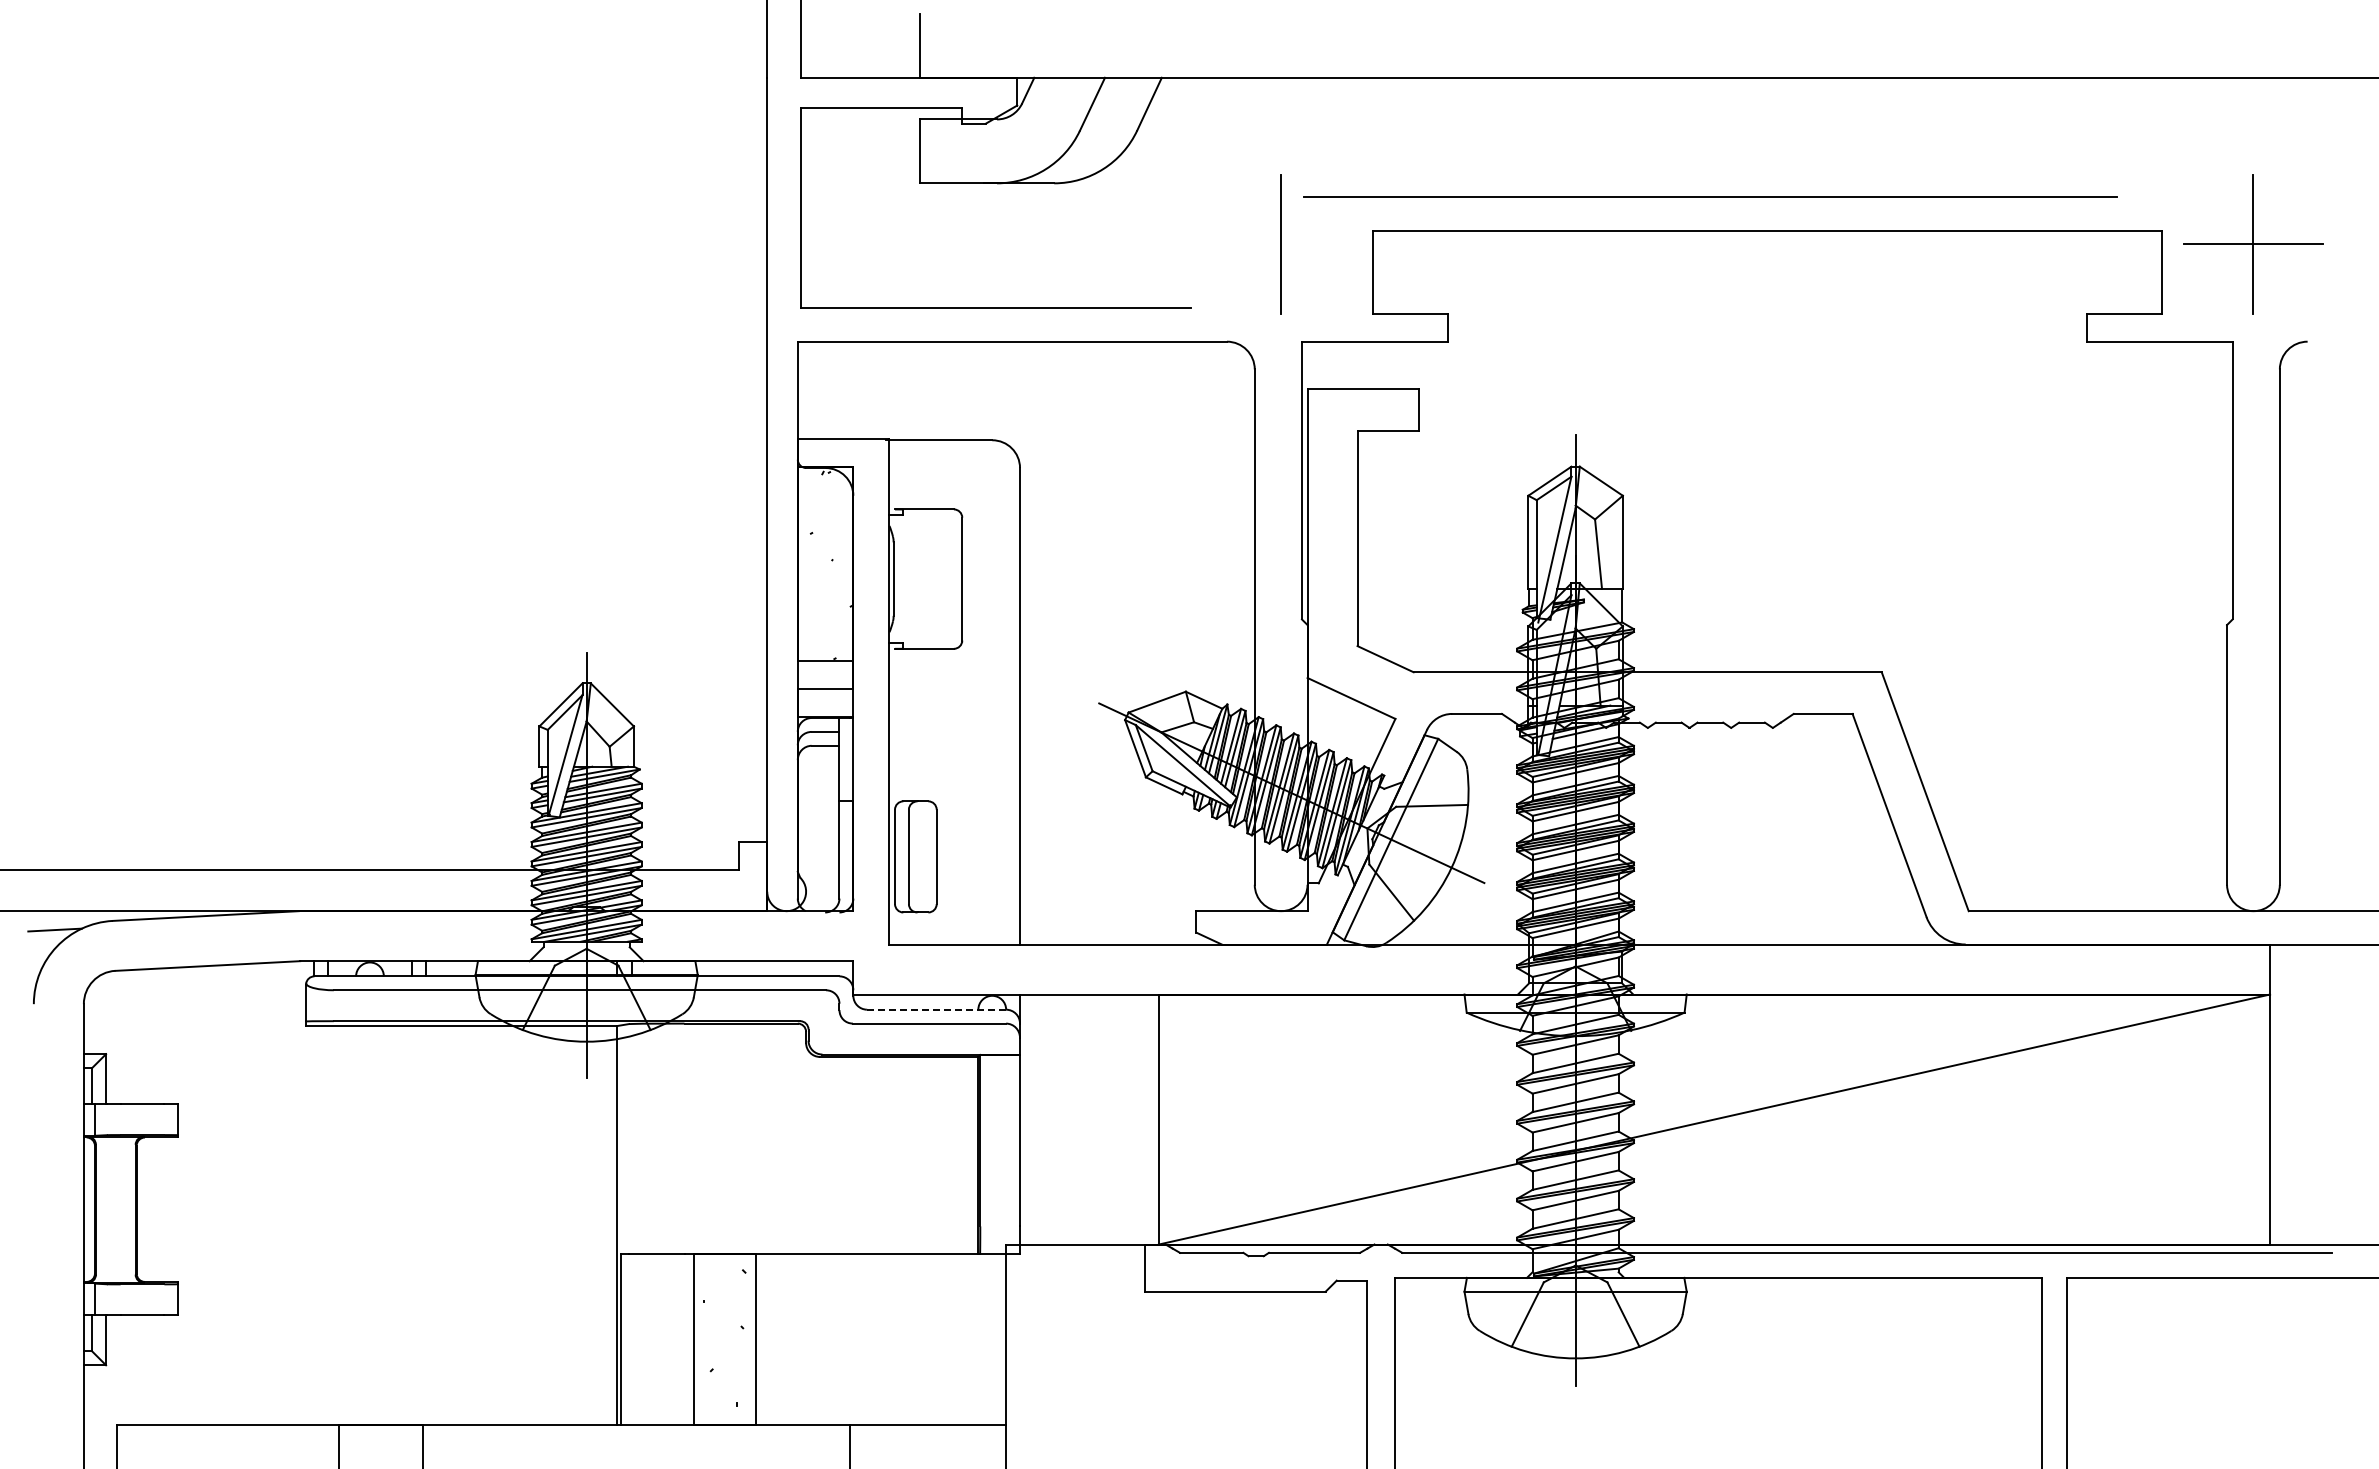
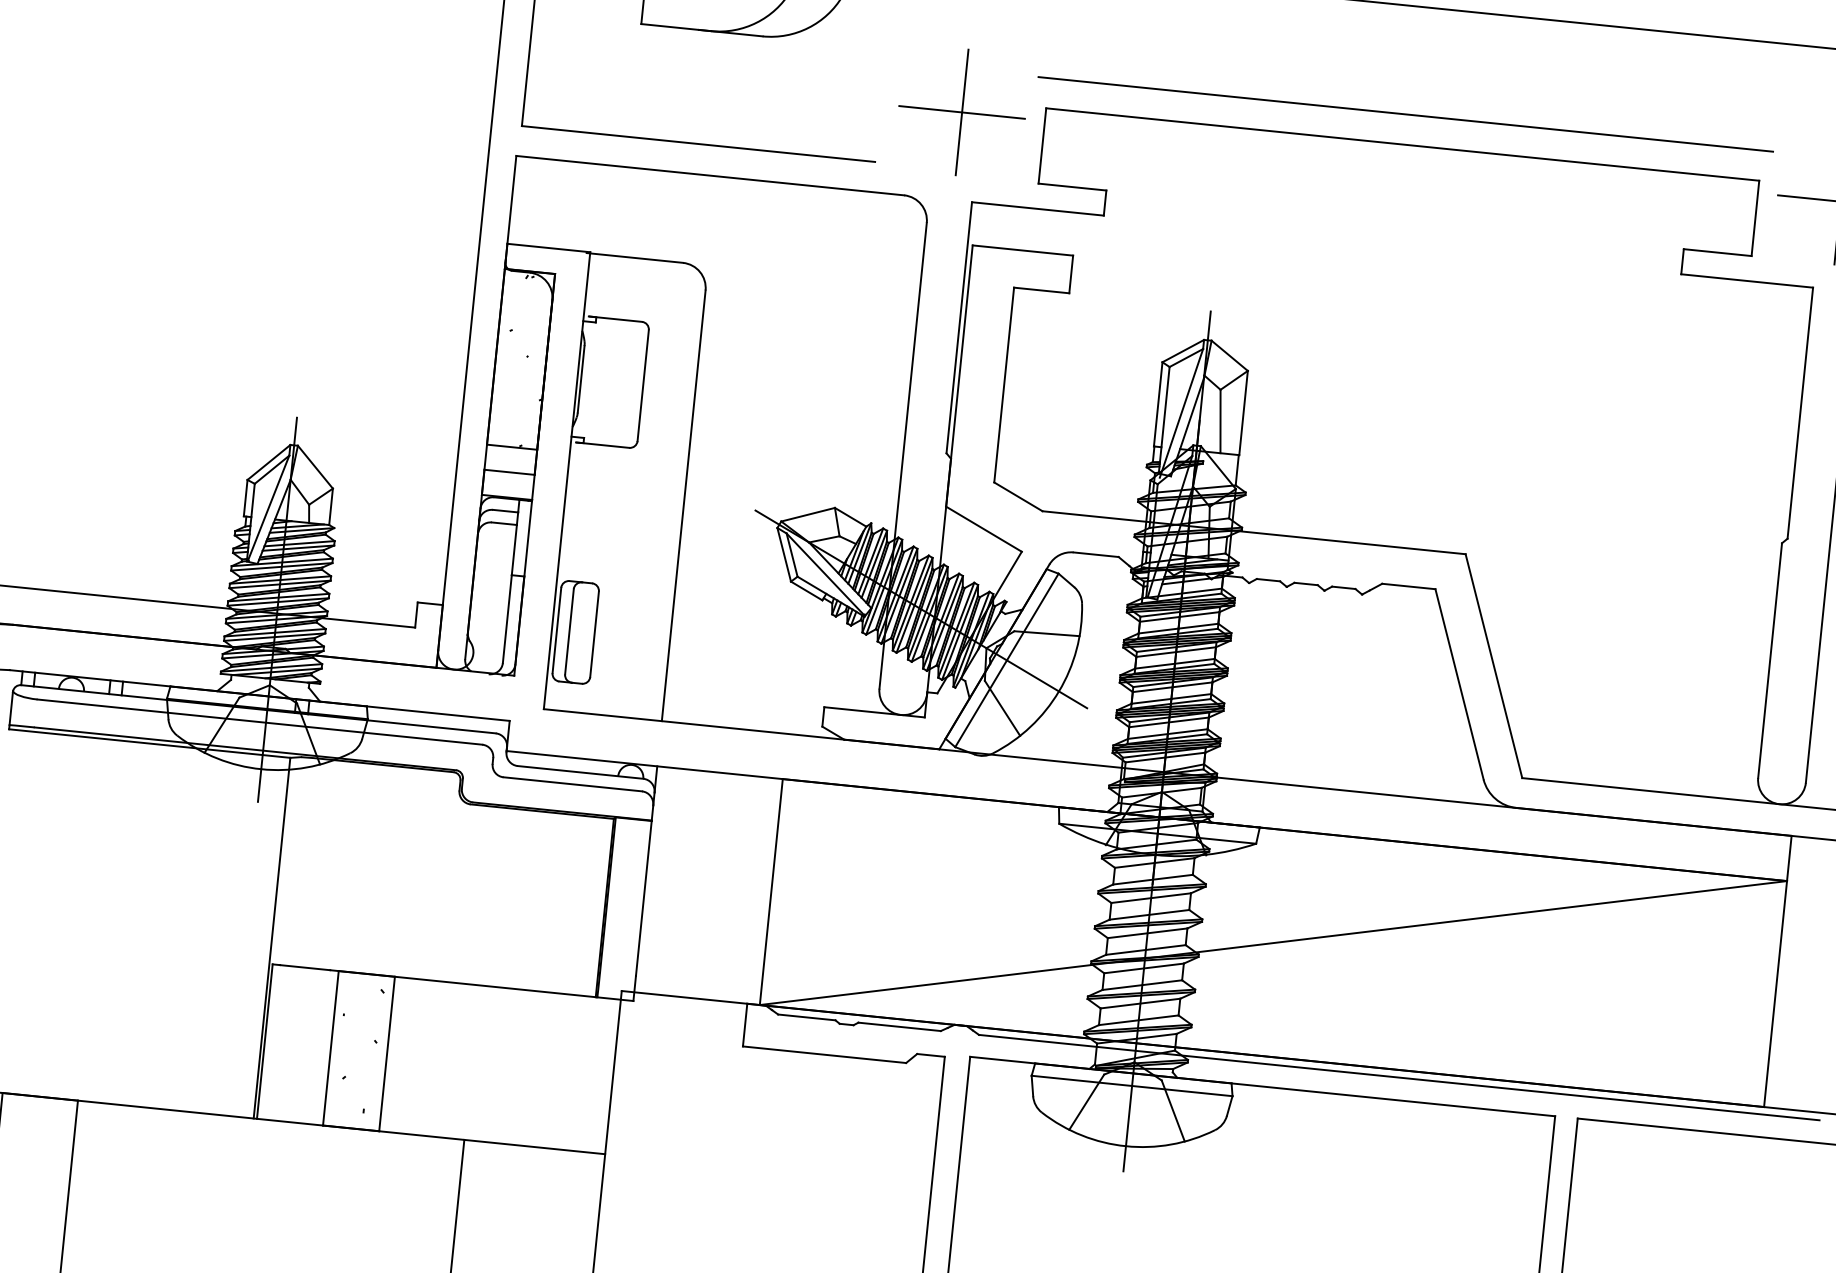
line: (1710, 196) -> (1406, 113), moved
line: (1280, 244) -> (961, 112), added
line: (936, 1009) -> (580, 772), dashed -> solid

